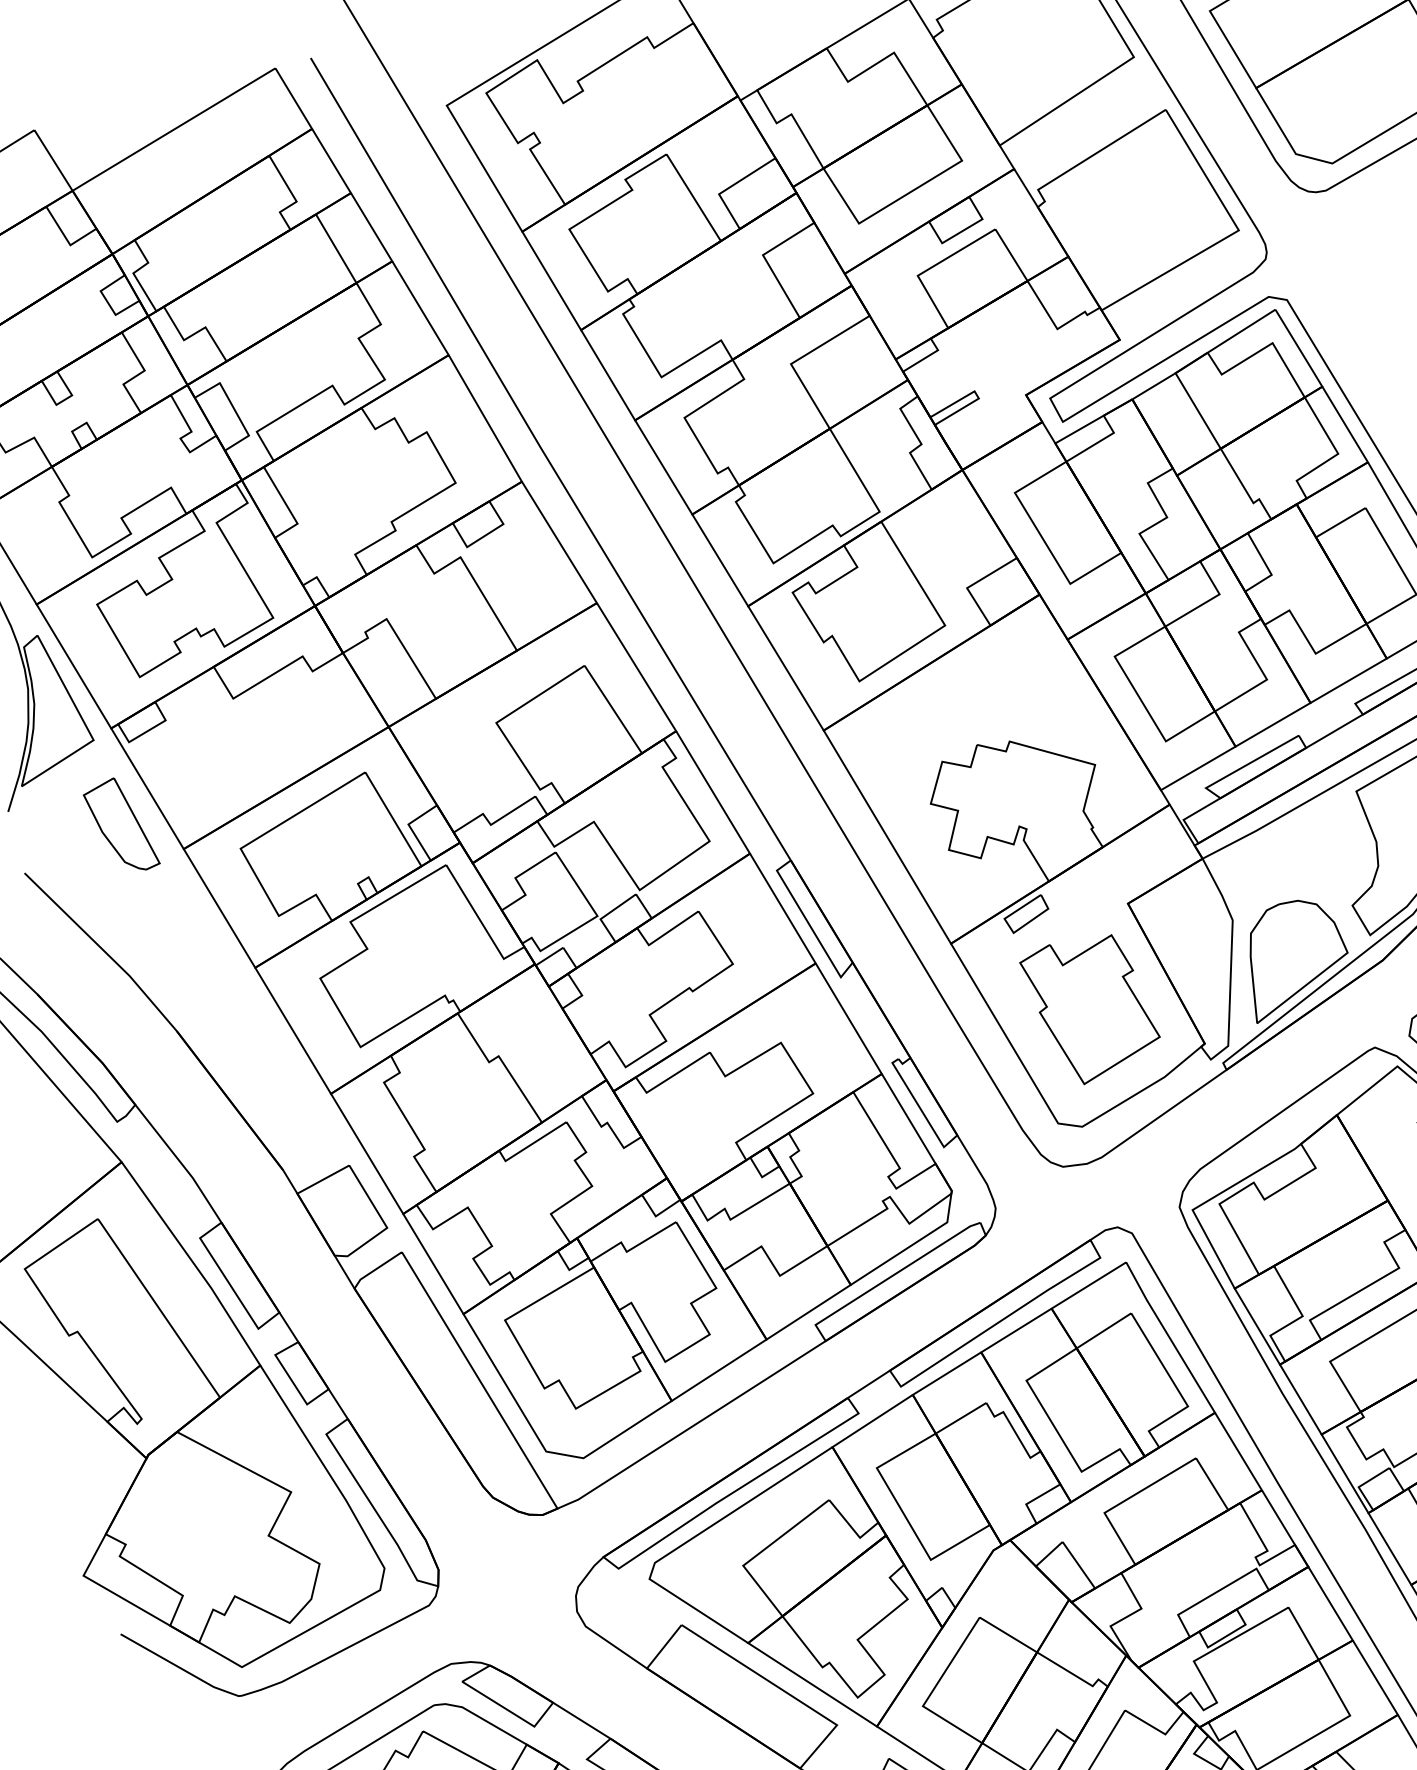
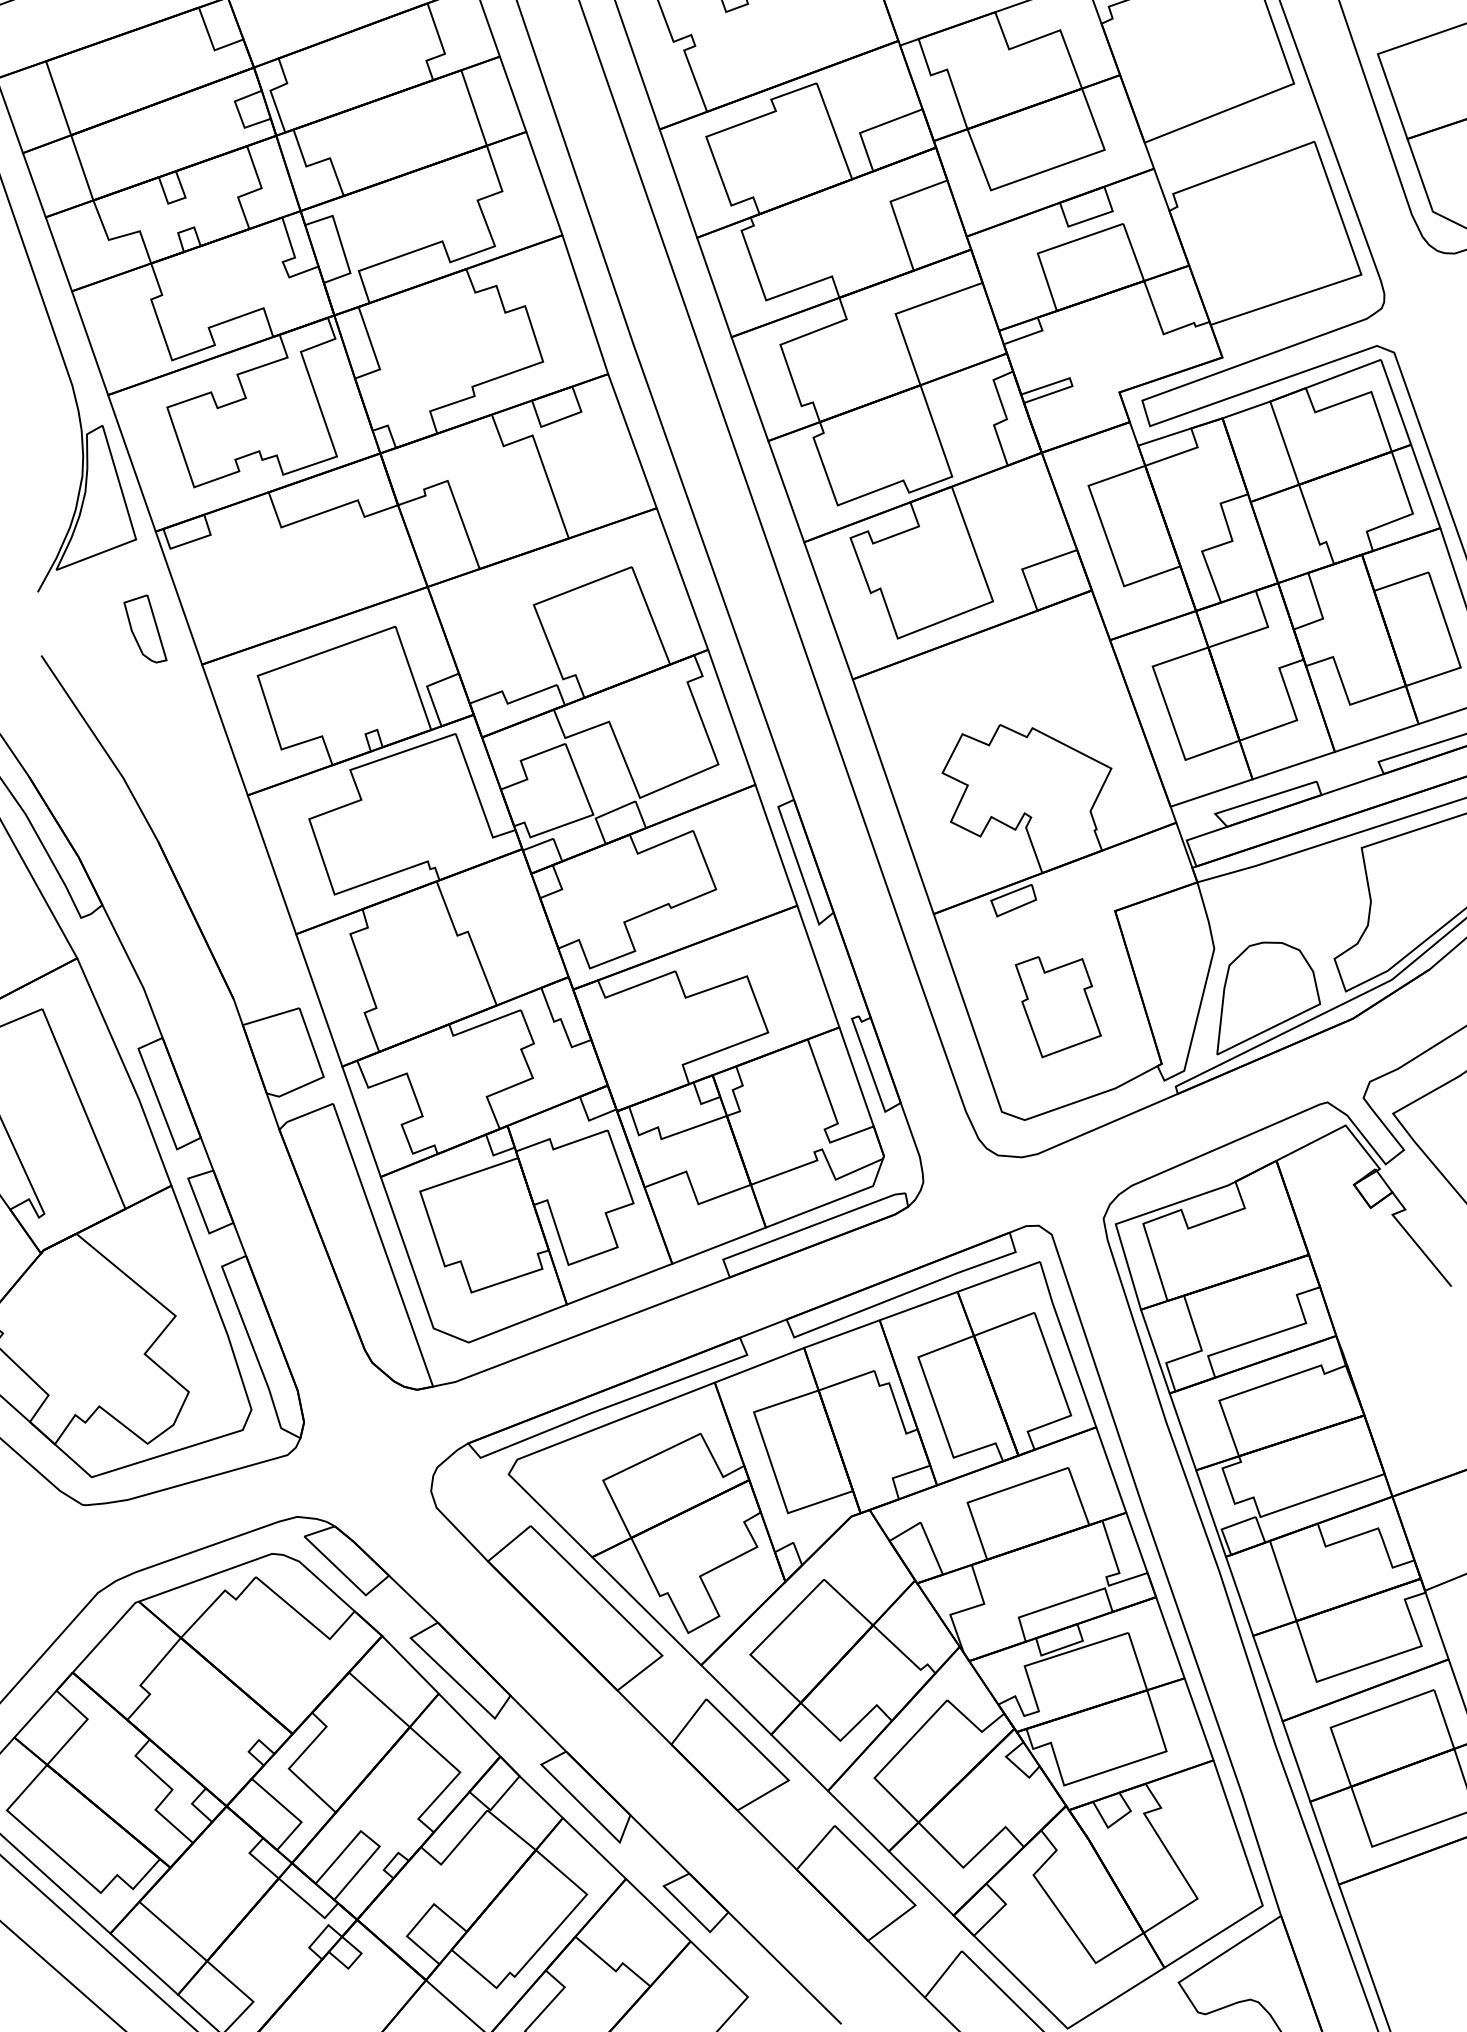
part: (120, 825) -> (145, 628), size x0.7
part: (1092, 1008) -> (1058, 1006), size x0.7

